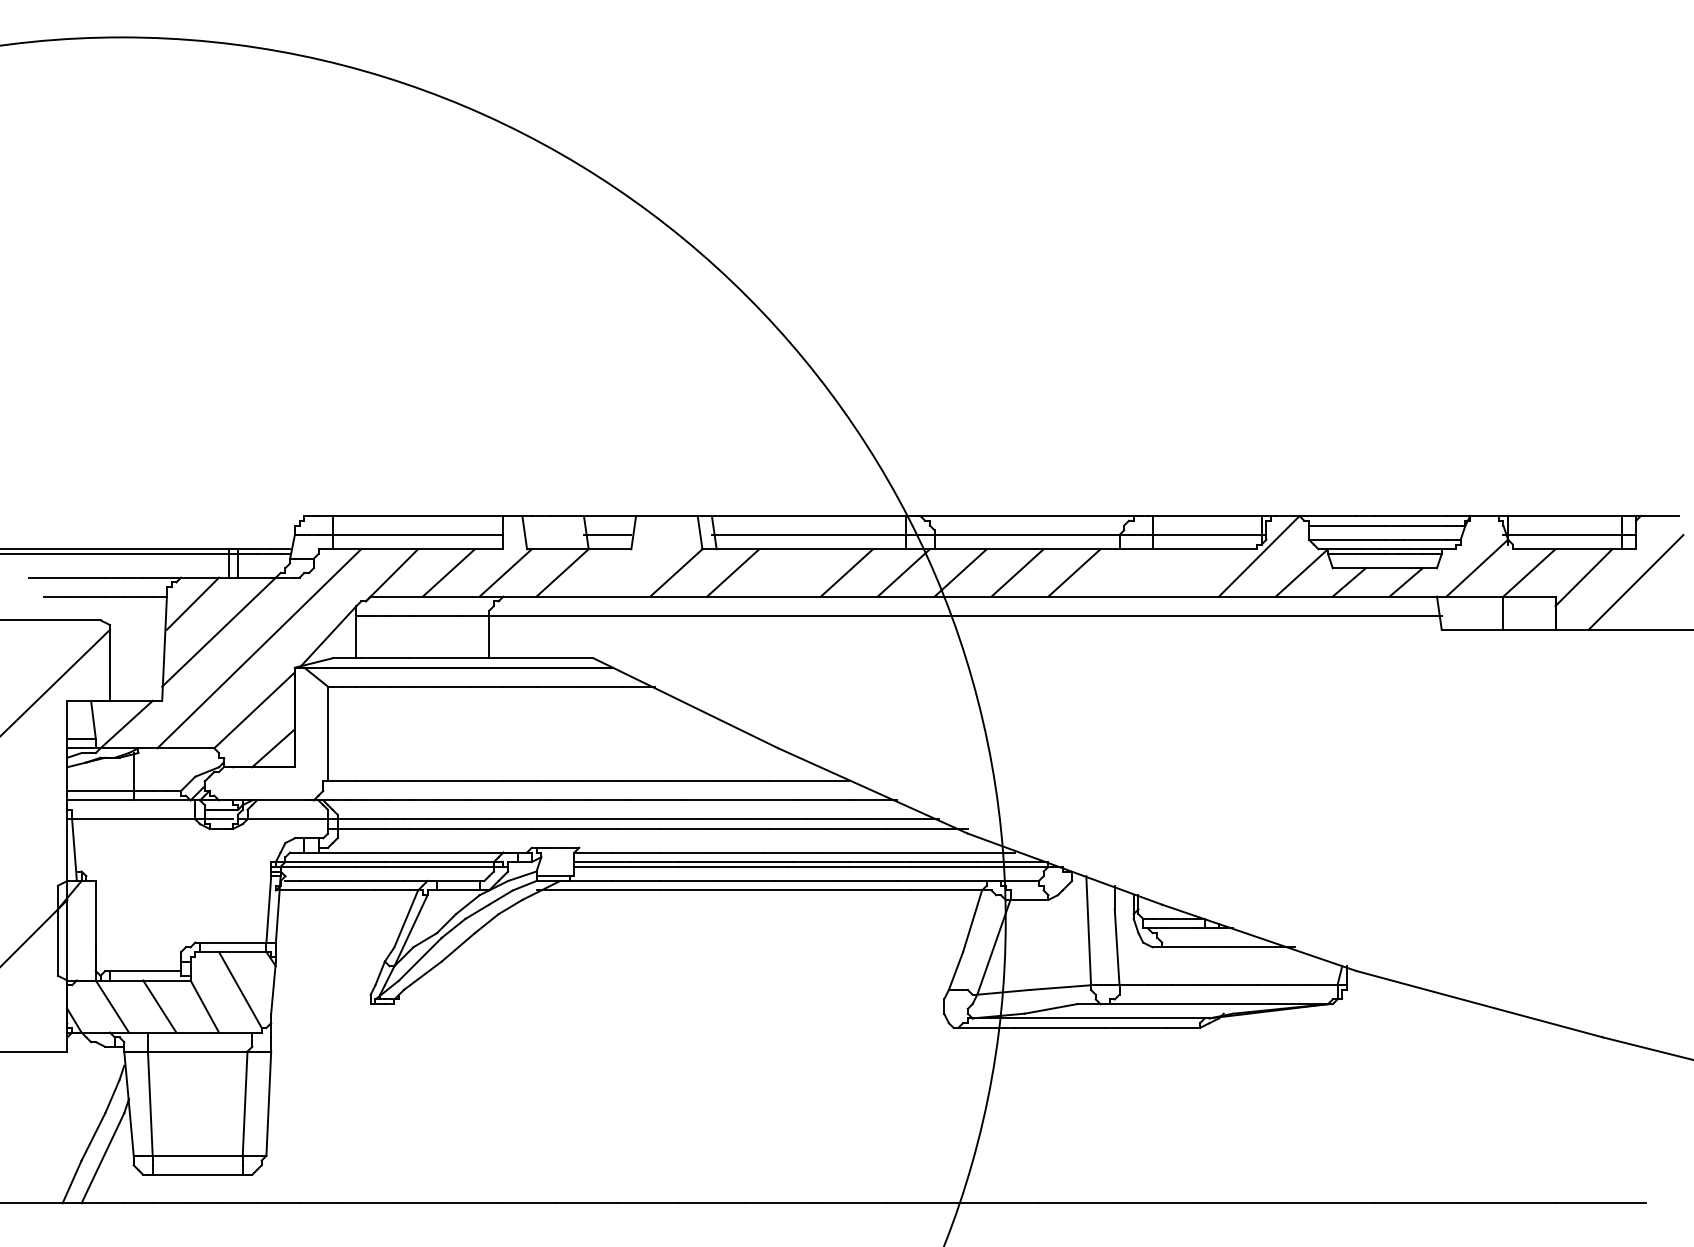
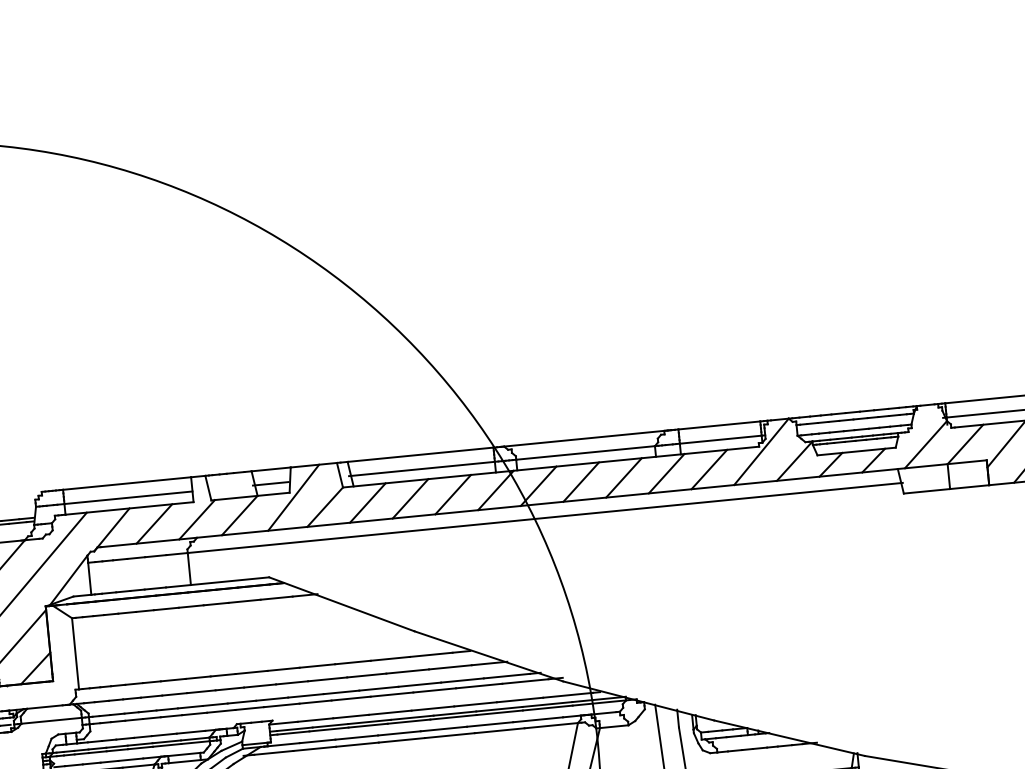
line: (636, 556) -> (294, 497), added
line: (790, 572) -> (410, 498), added
line: (1131, 572) -> (666, 473), added
line: (1188, 572) -> (709, 469), added

